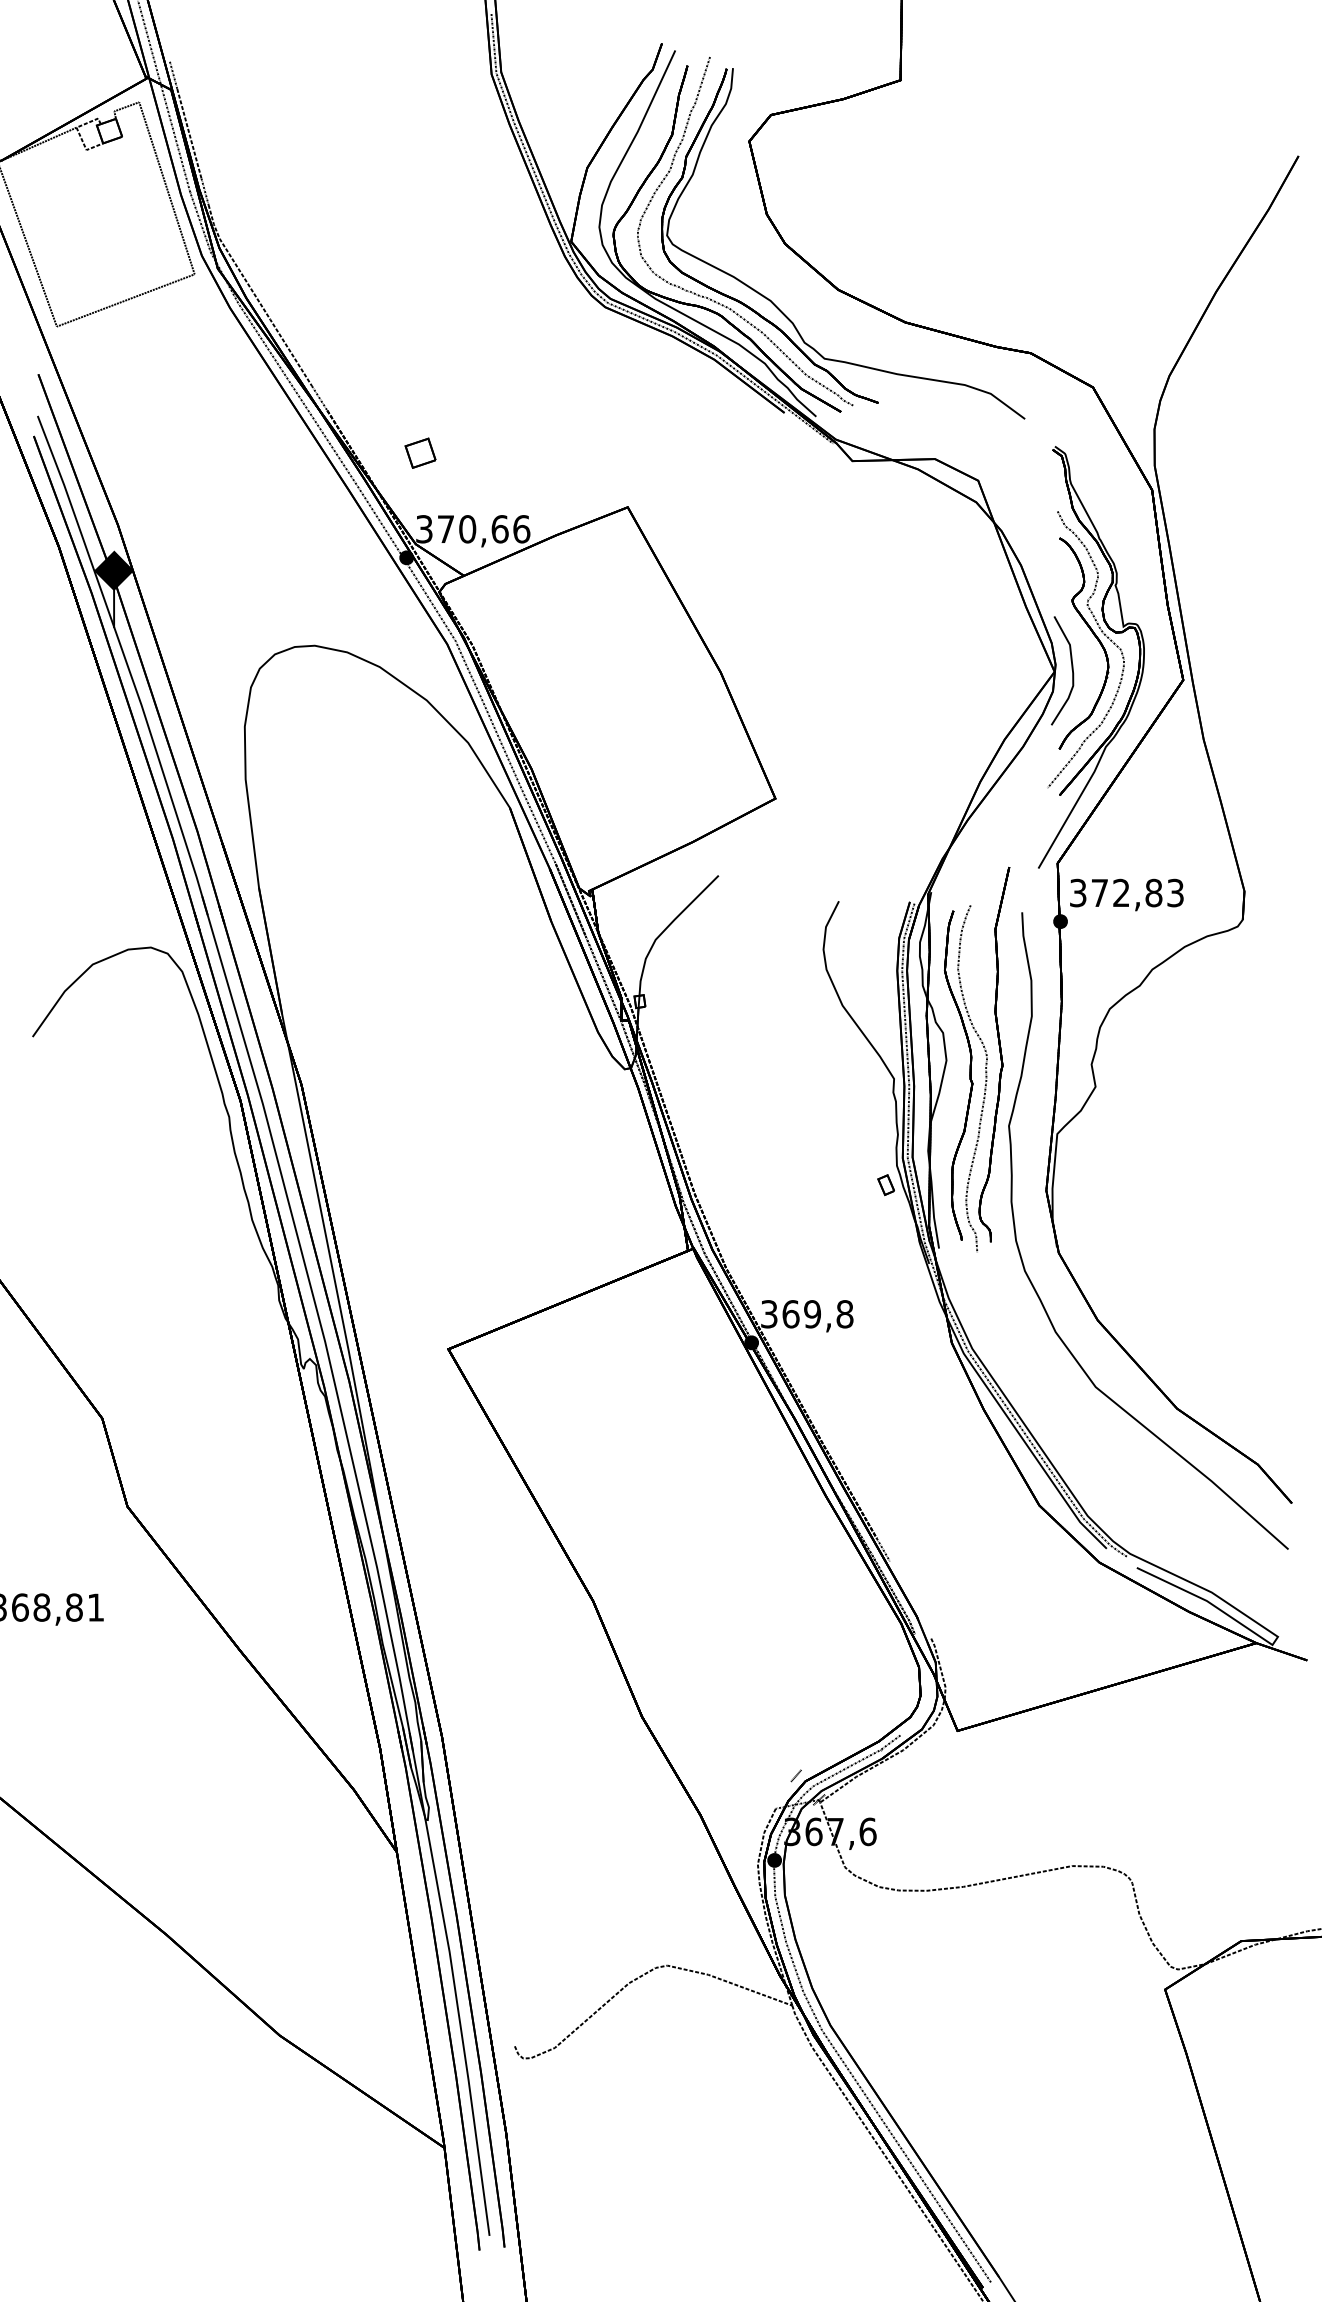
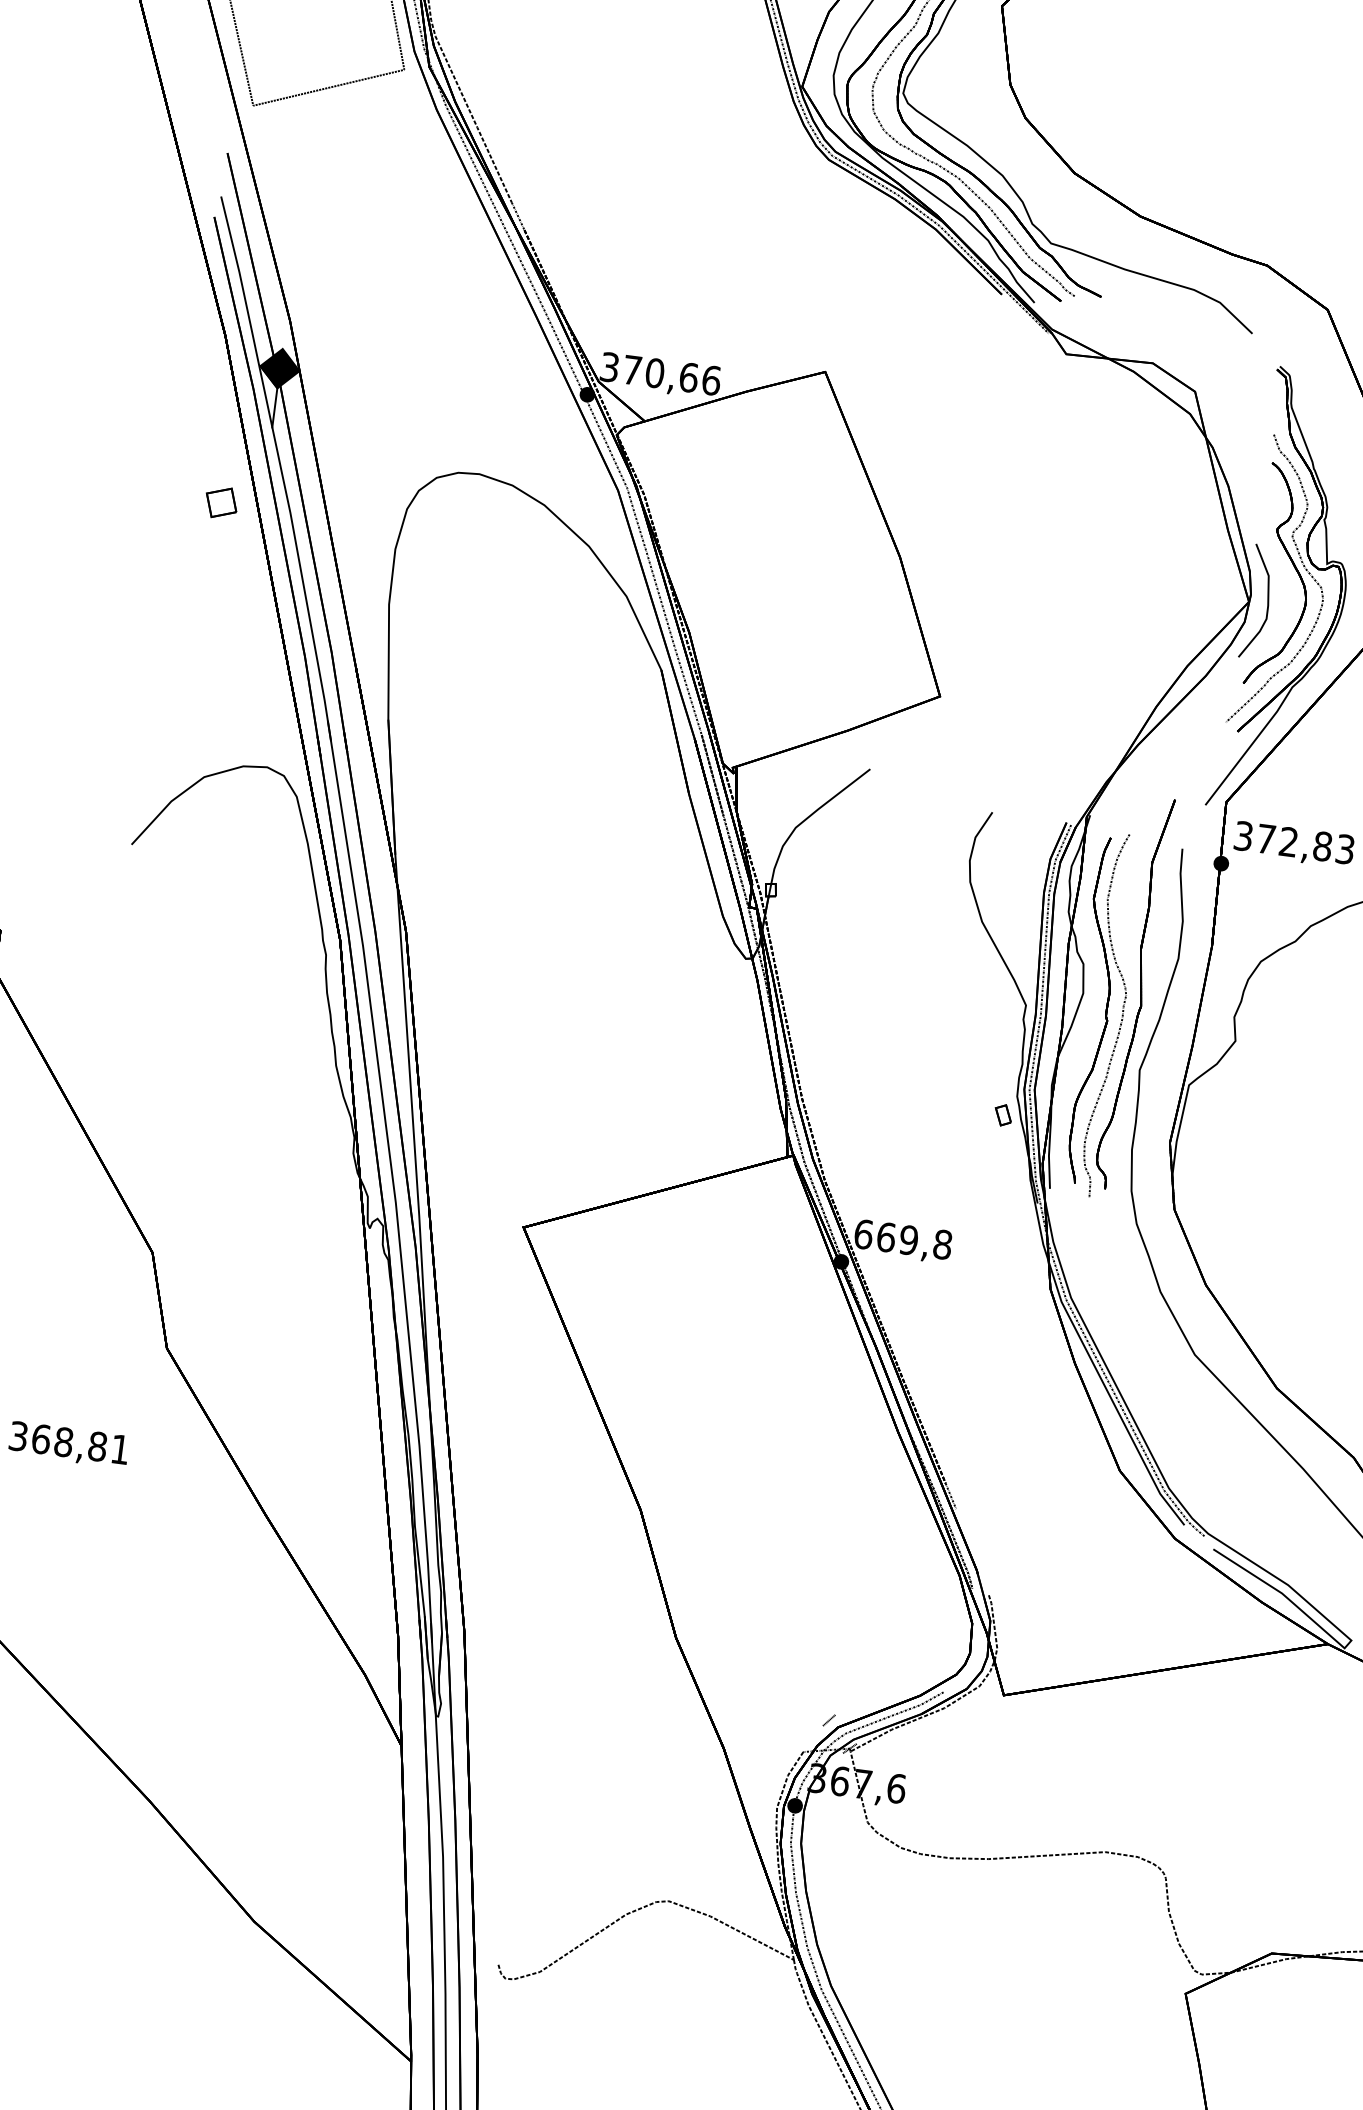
part: (420, 452) -> (221, 502), moved
text: (769, 1314) -> (863, 1234), 369,8 -> 669,8

